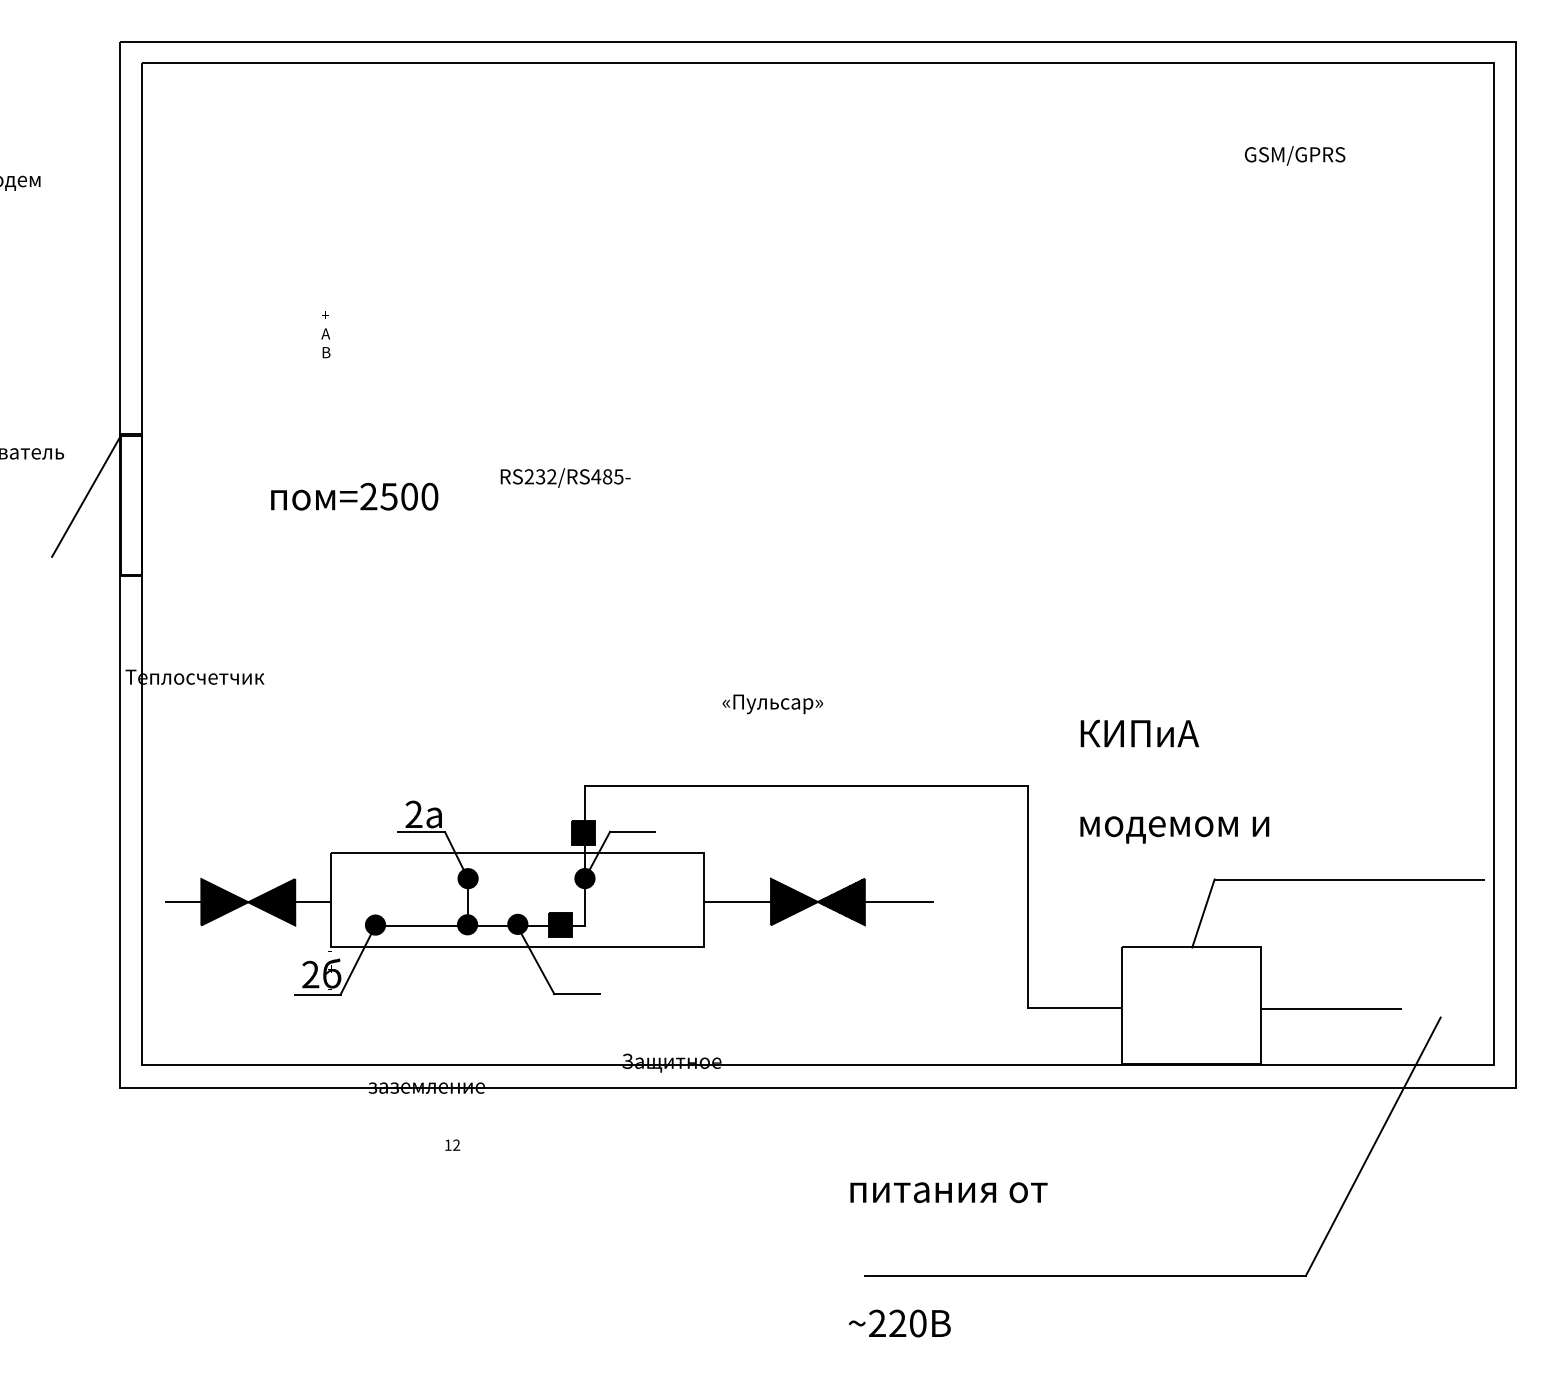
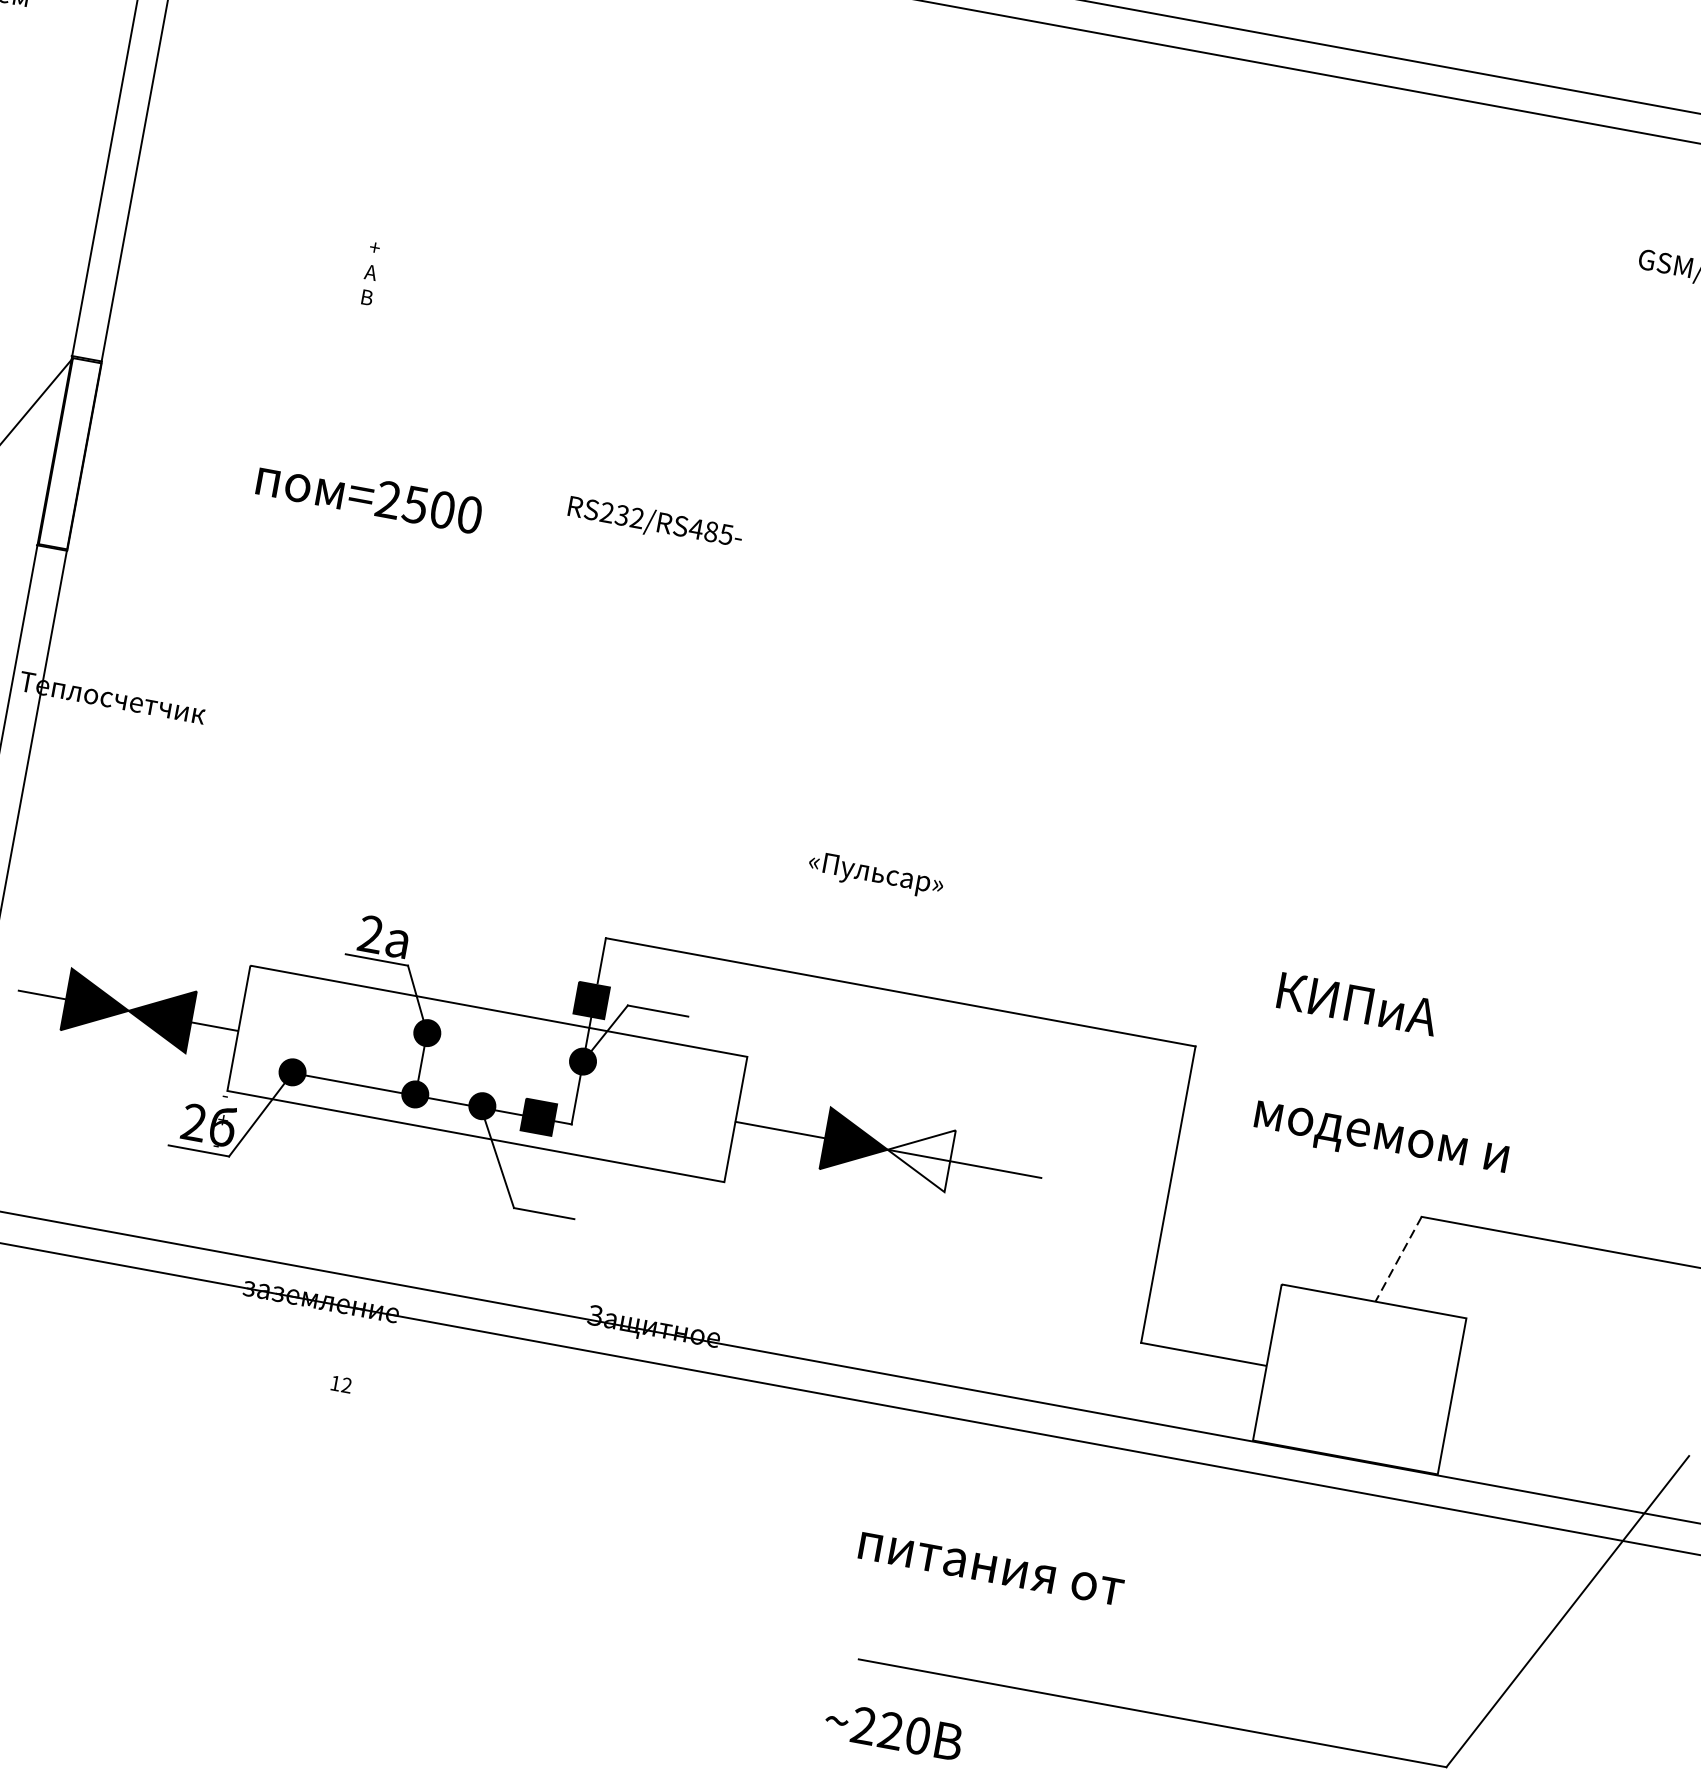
hatch: (841, 901) -> (919, 1154), removed
line: (1203, 913) -> (1398, 1259), solid -> dashed
line: (1330, 1009) -> (1544, 1418), removed

